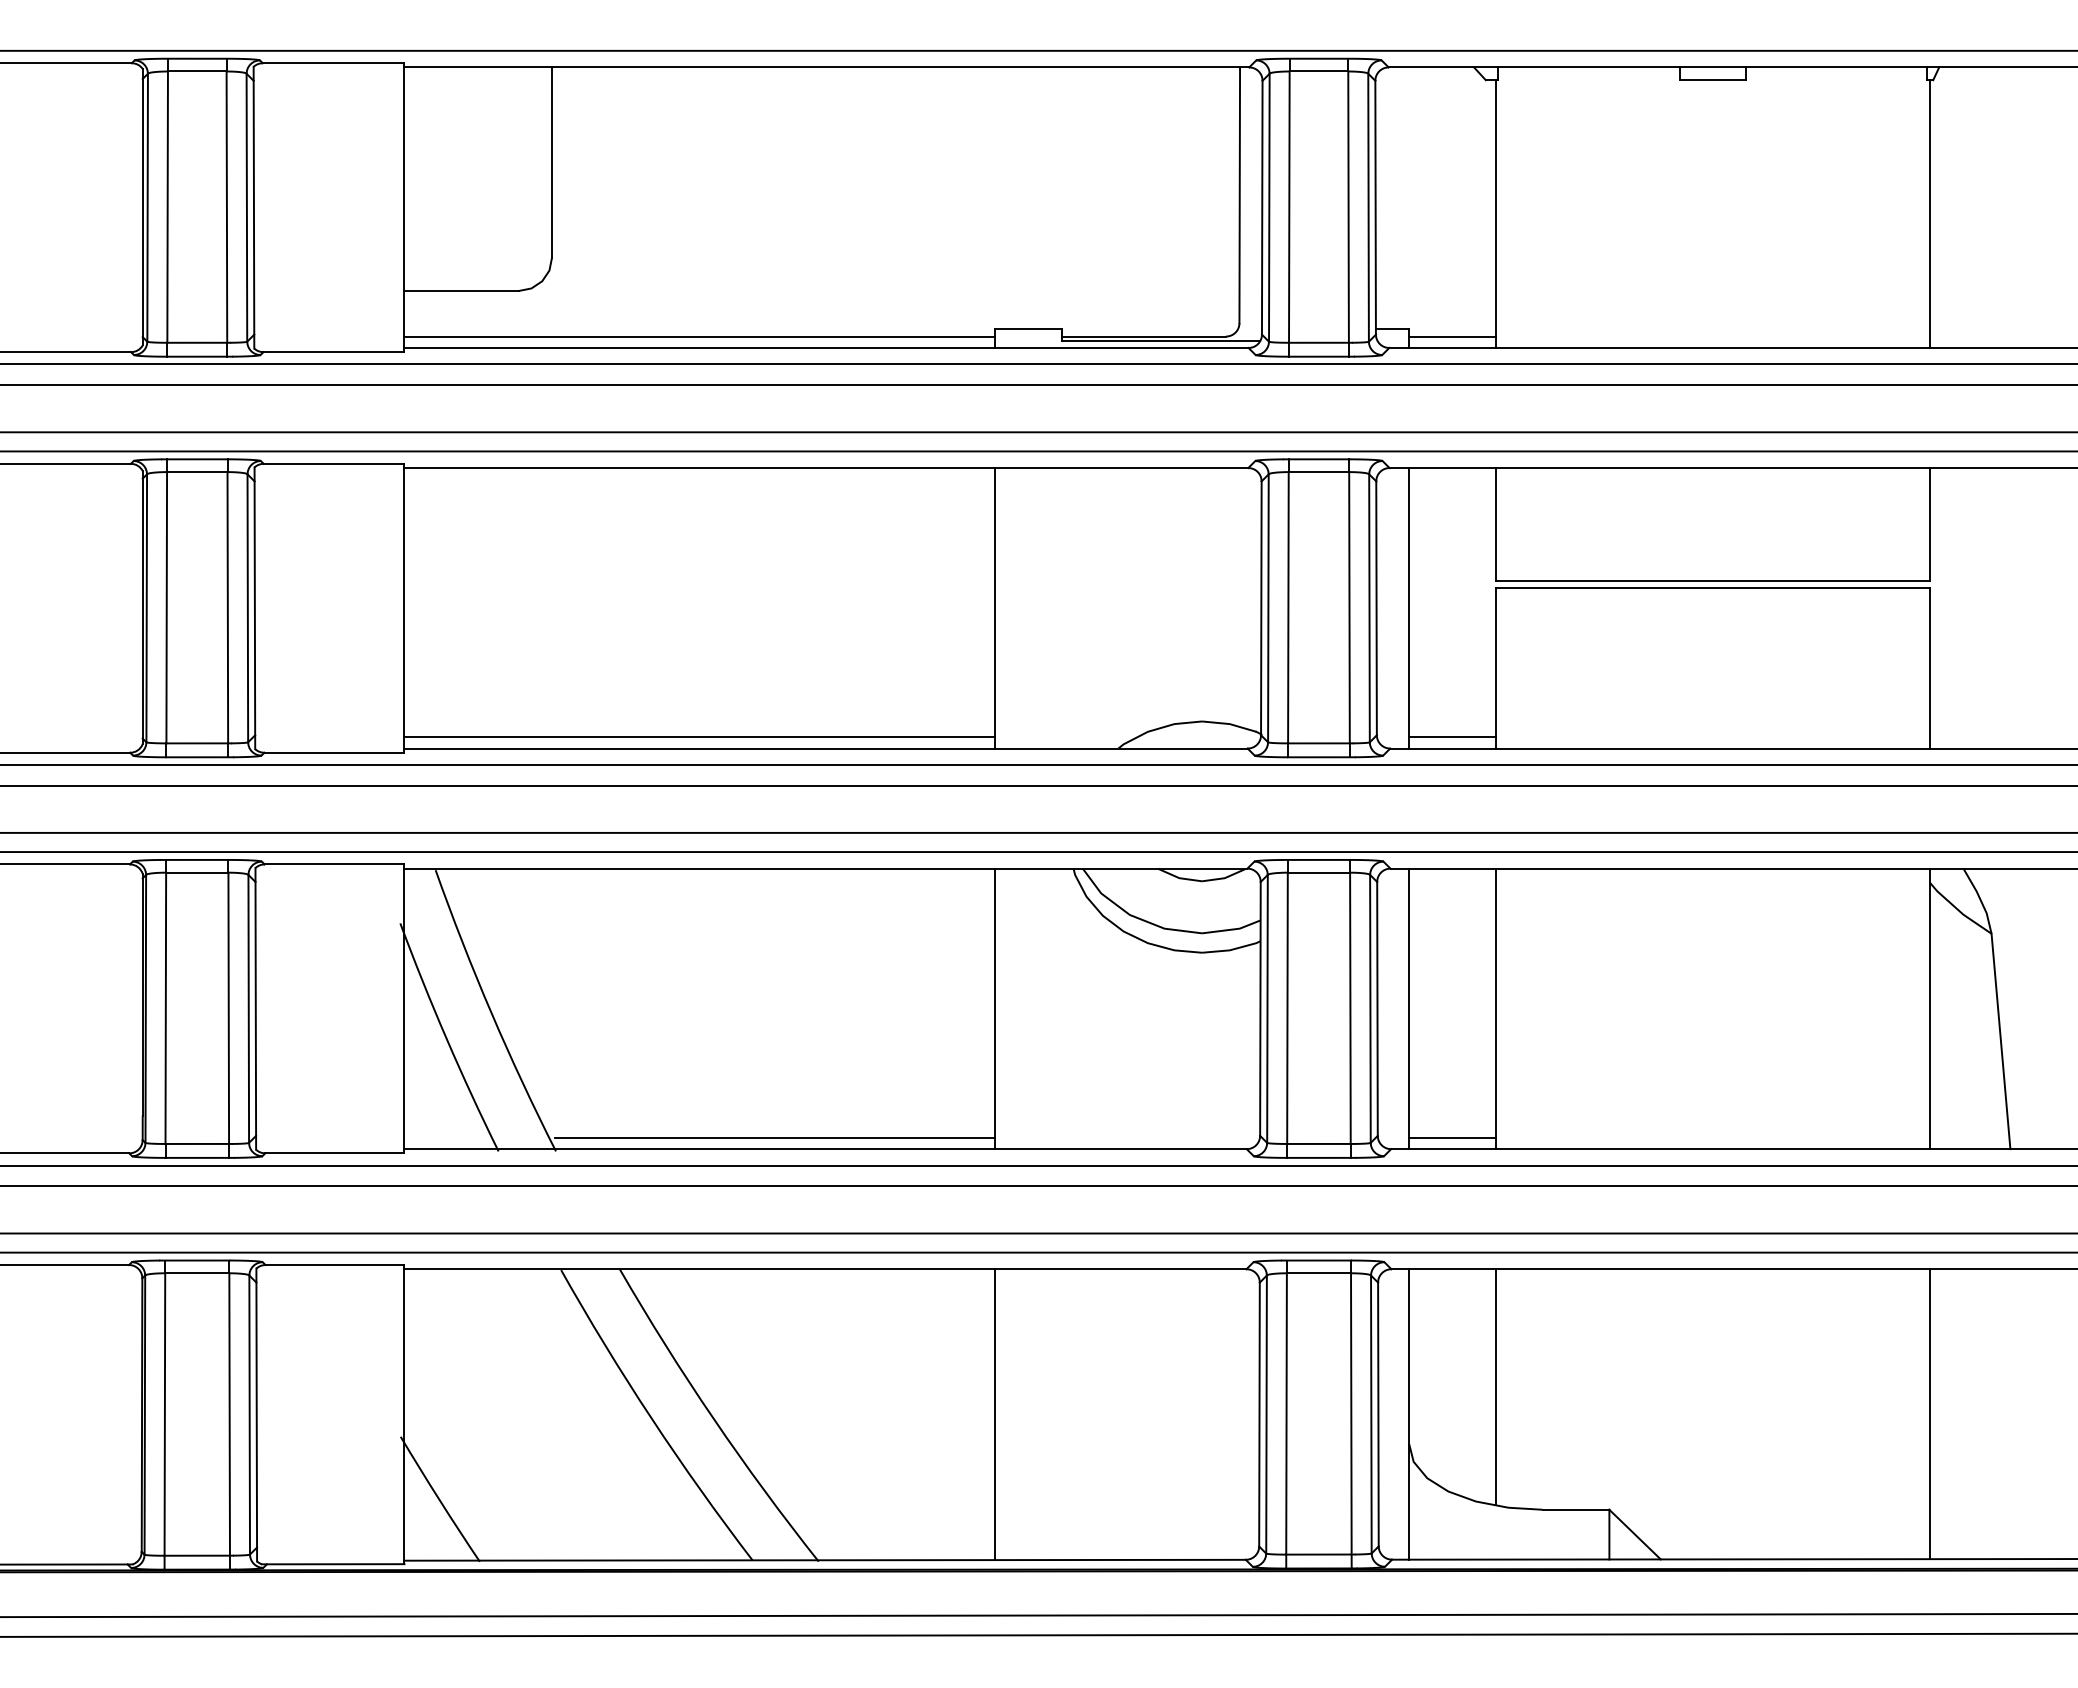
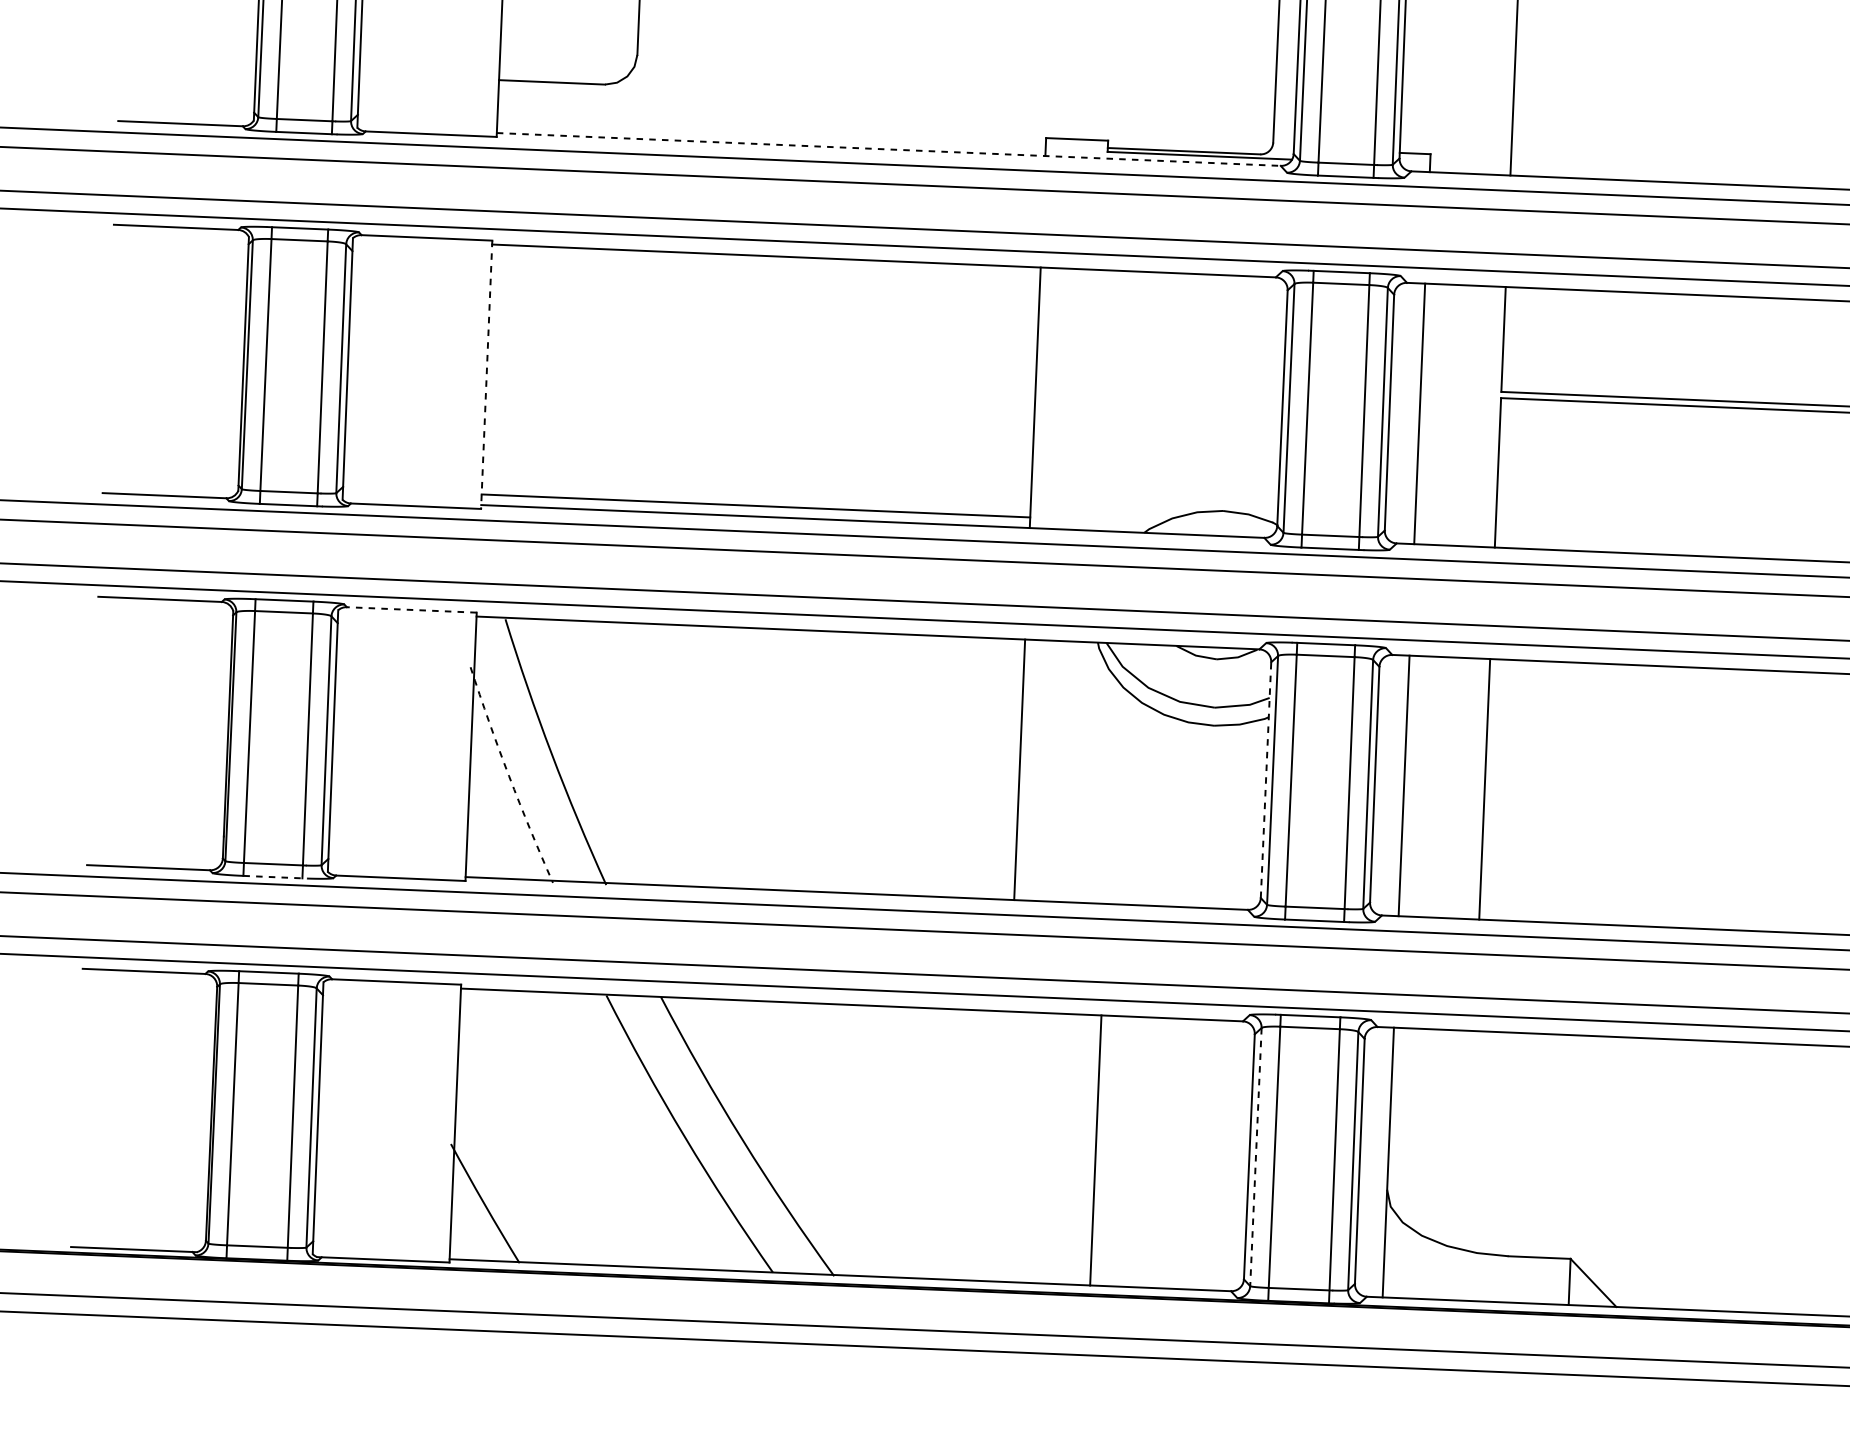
line: (699, 336) -> (771, 133), removed
line: (1452, 336) -> (1470, 163), removed
line: (827, 347) -> (889, 149), solid -> dashed
line: (404, 608) -> (486, 374), solid -> dashed
line: (1452, 737) -> (1454, 535), removed
line: (334, 864) -> (411, 610), solid -> dashed
line: (1260, 1008) -> (1266, 779), solid -> dashed
arc: (446, 1038) -> (508, 775), solid -> dashed
line: (774, 1137) -> (809, 880), removed
line: (1452, 1137) -> (1439, 907), removed
line: (200, 1157) -> (275, 876), solid -> dashed
line: (1495, 1387) -> (1469, 1140), removed
line: (995, 1414) -> (1096, 1150), moved
line: (1266, 1415) -> (1255, 1157), solid -> dashed

